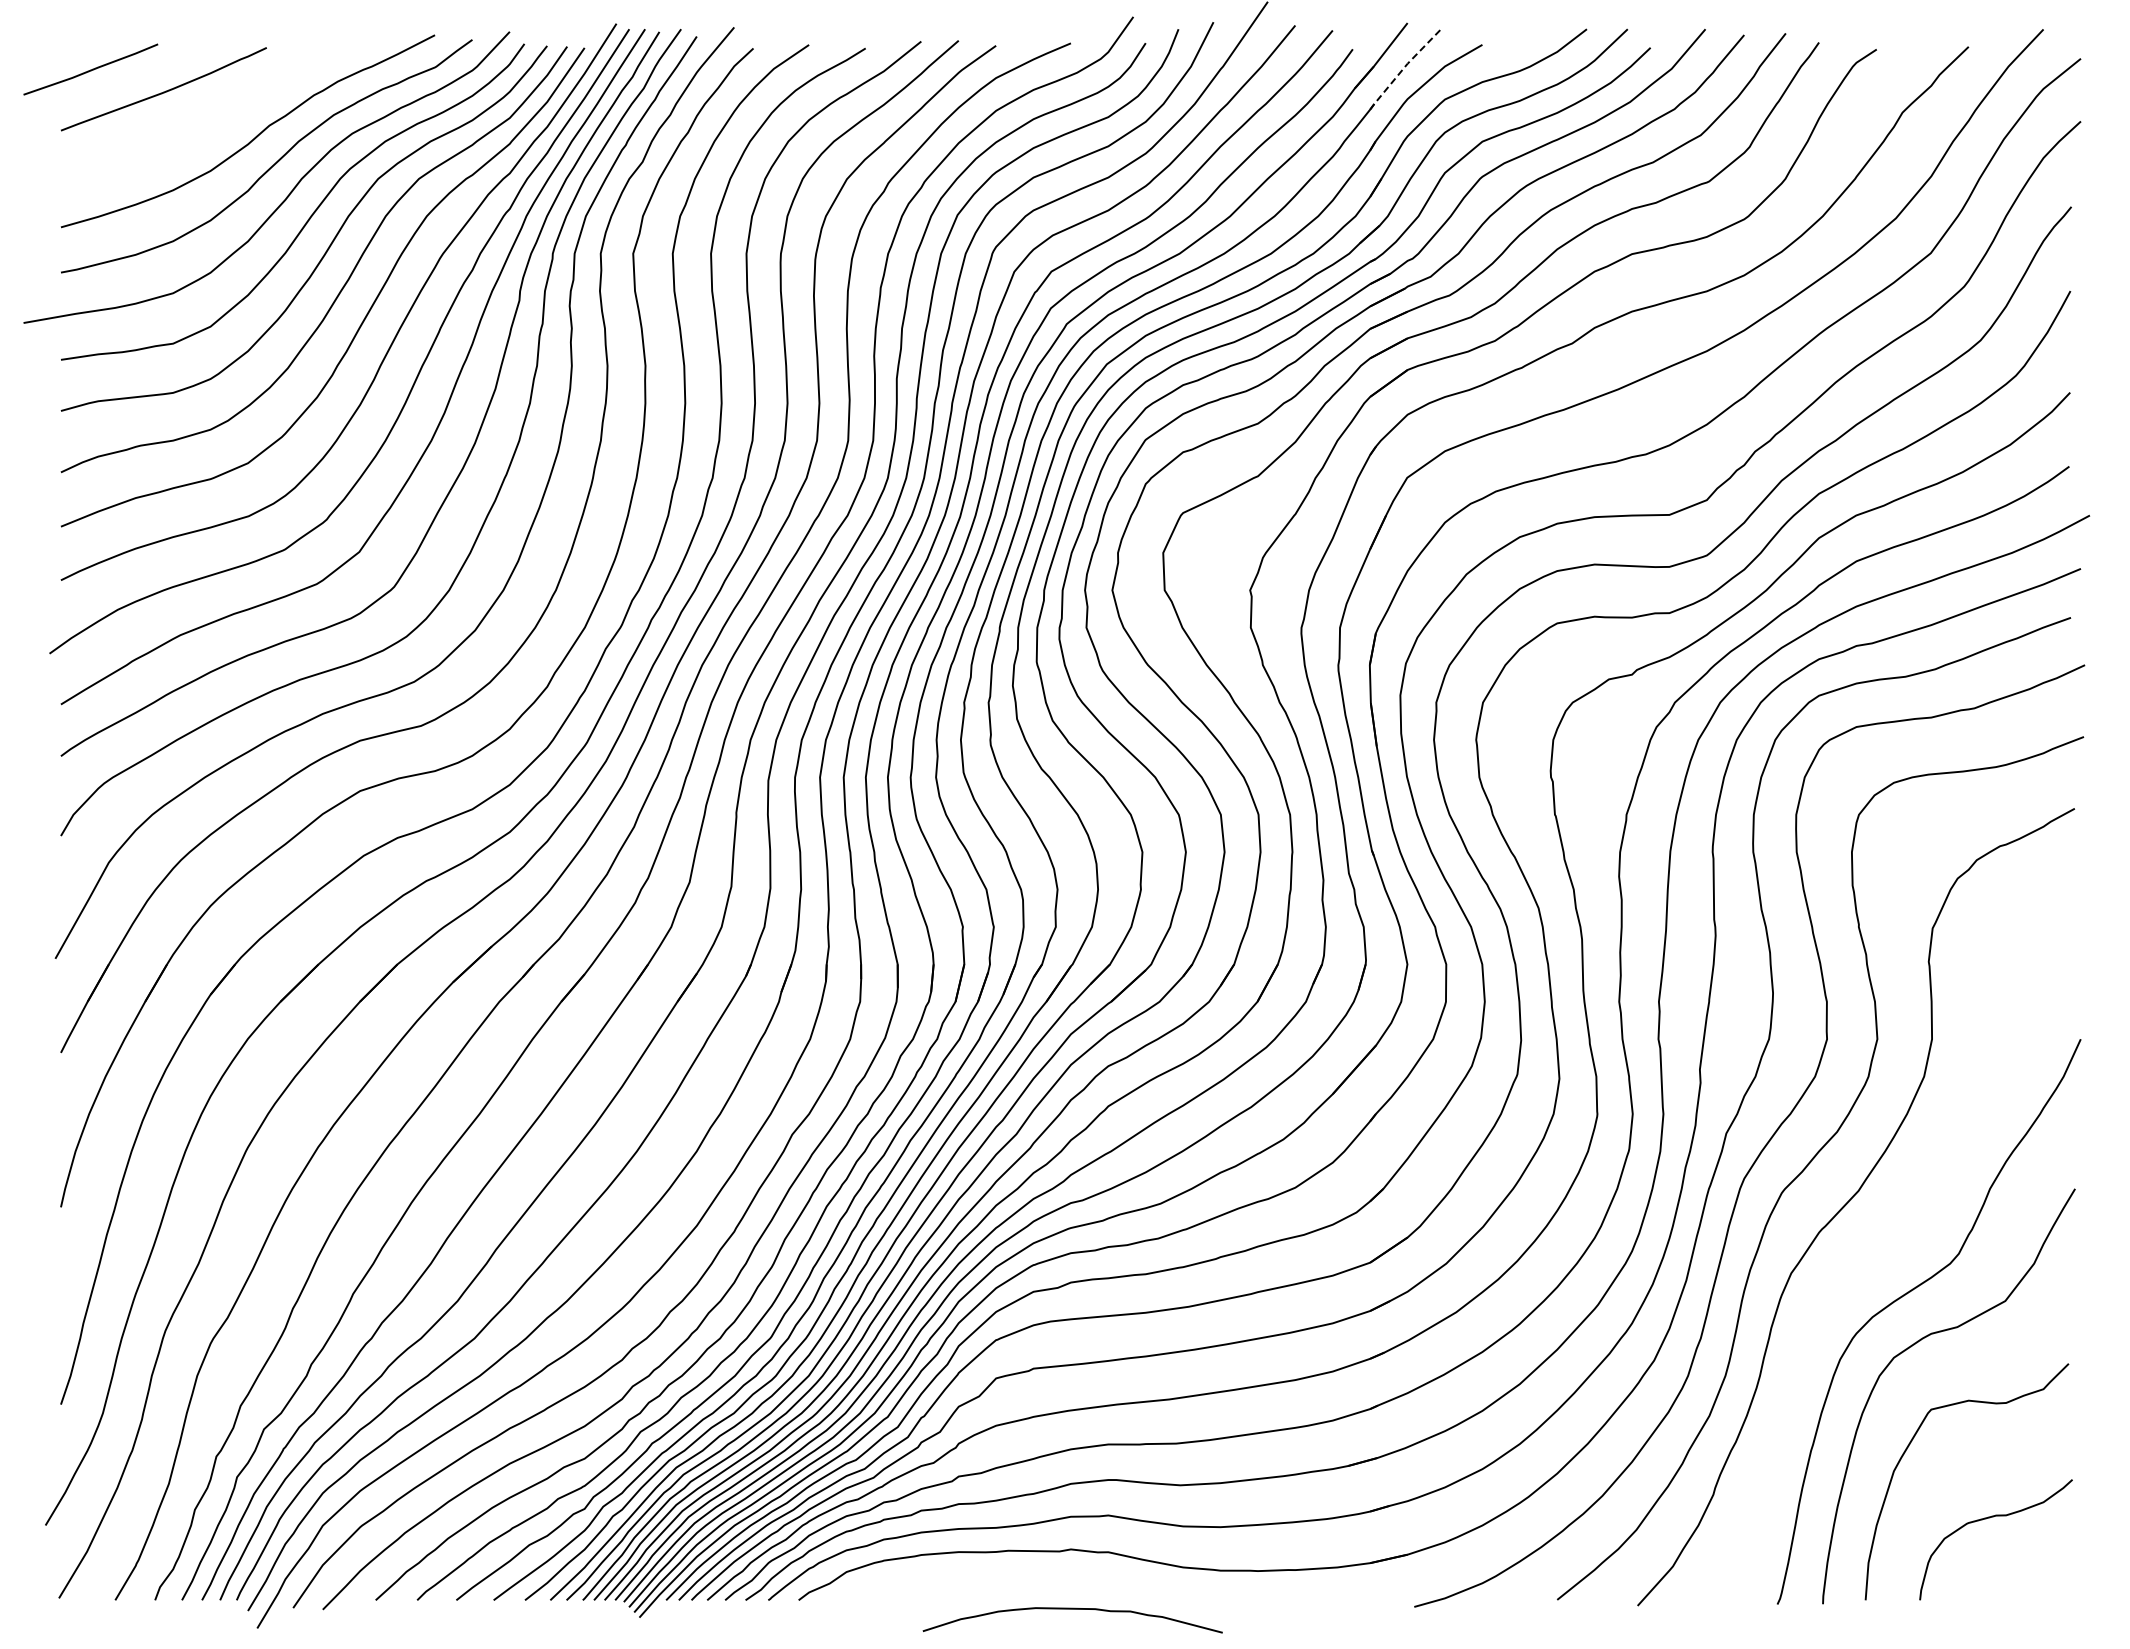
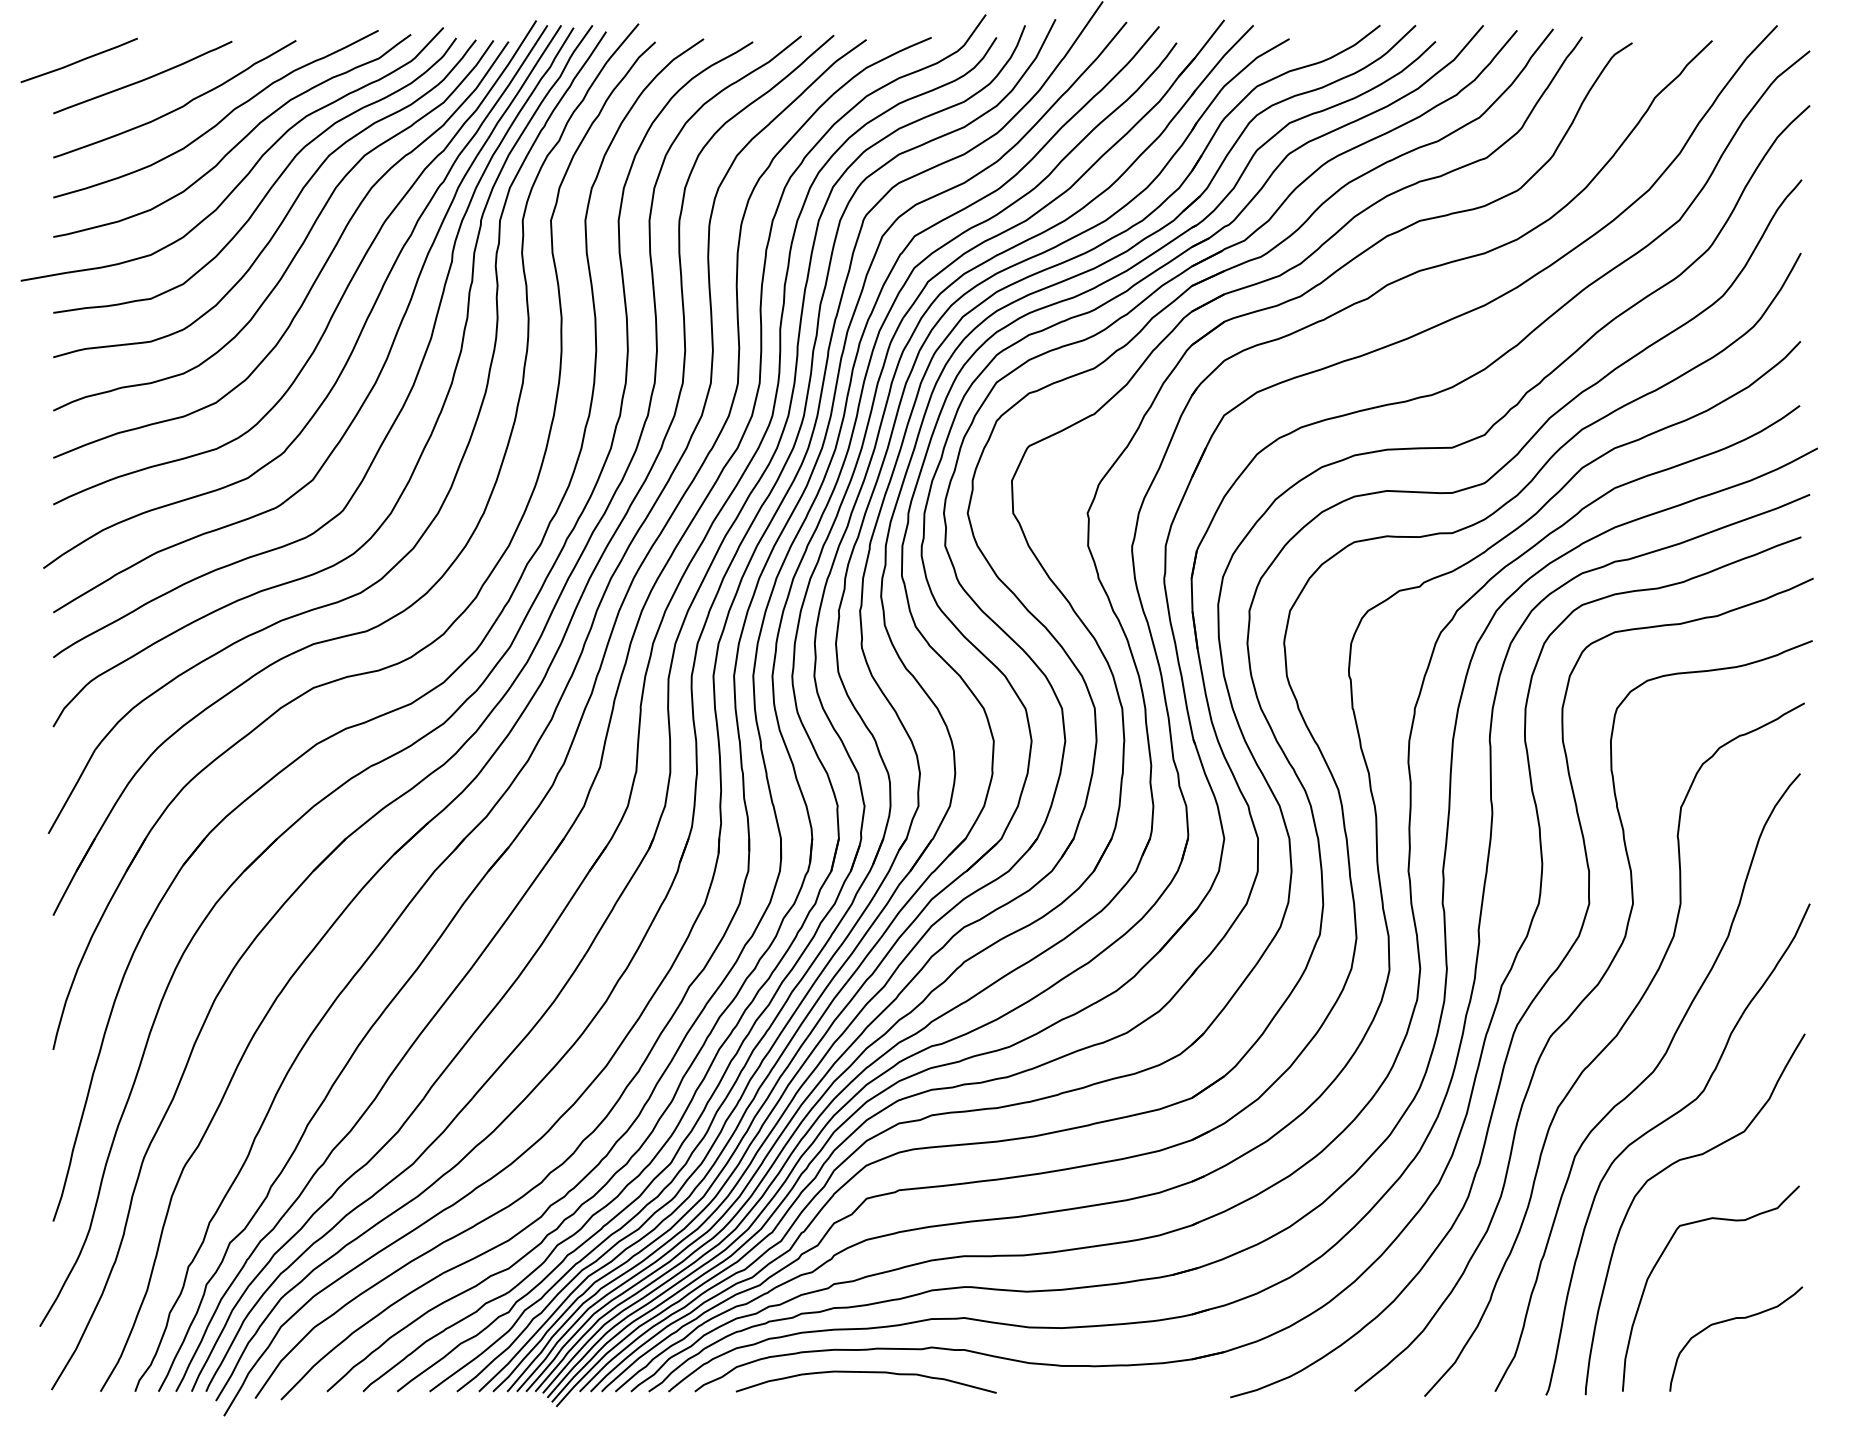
line: (1404, 67) -> (1221, 58), dashed -> solid
curve: (205, 123) -> (178, 107), added
curve: (1892, 1241) -> (1646, 1079), added
curve: (1072, 1609) -> (866, 1372), moved

